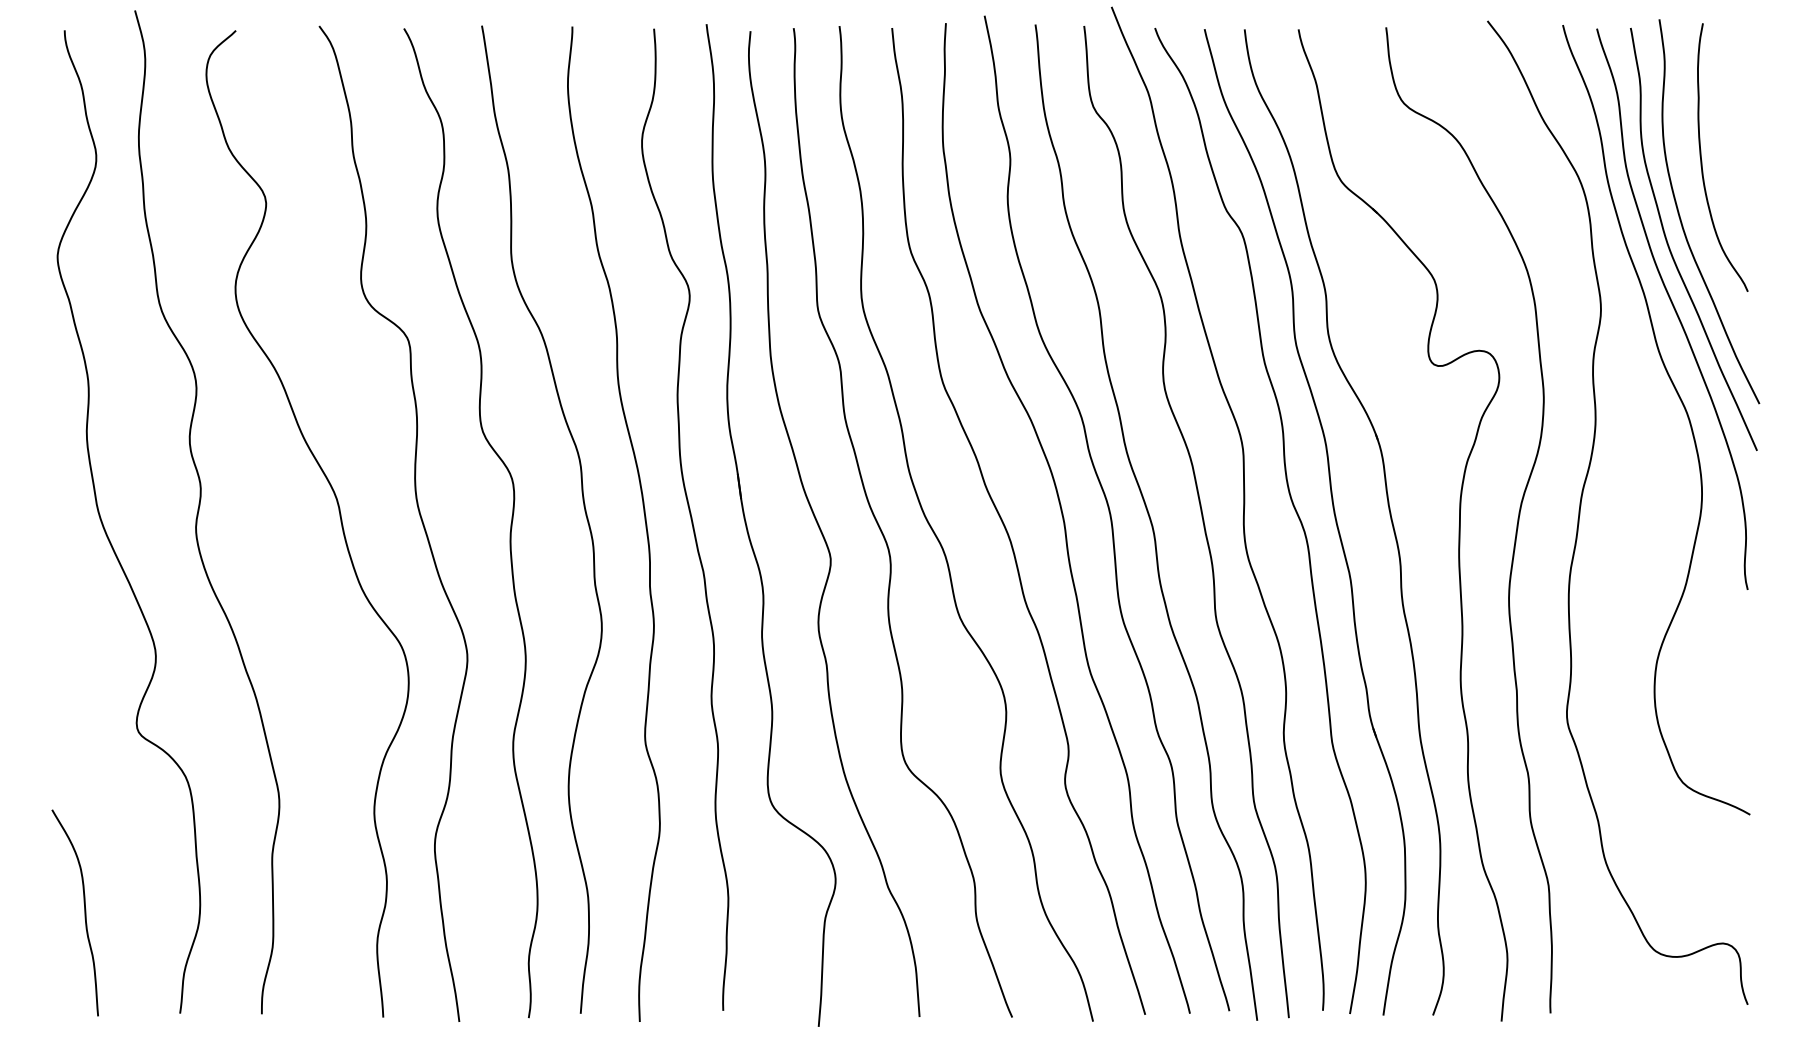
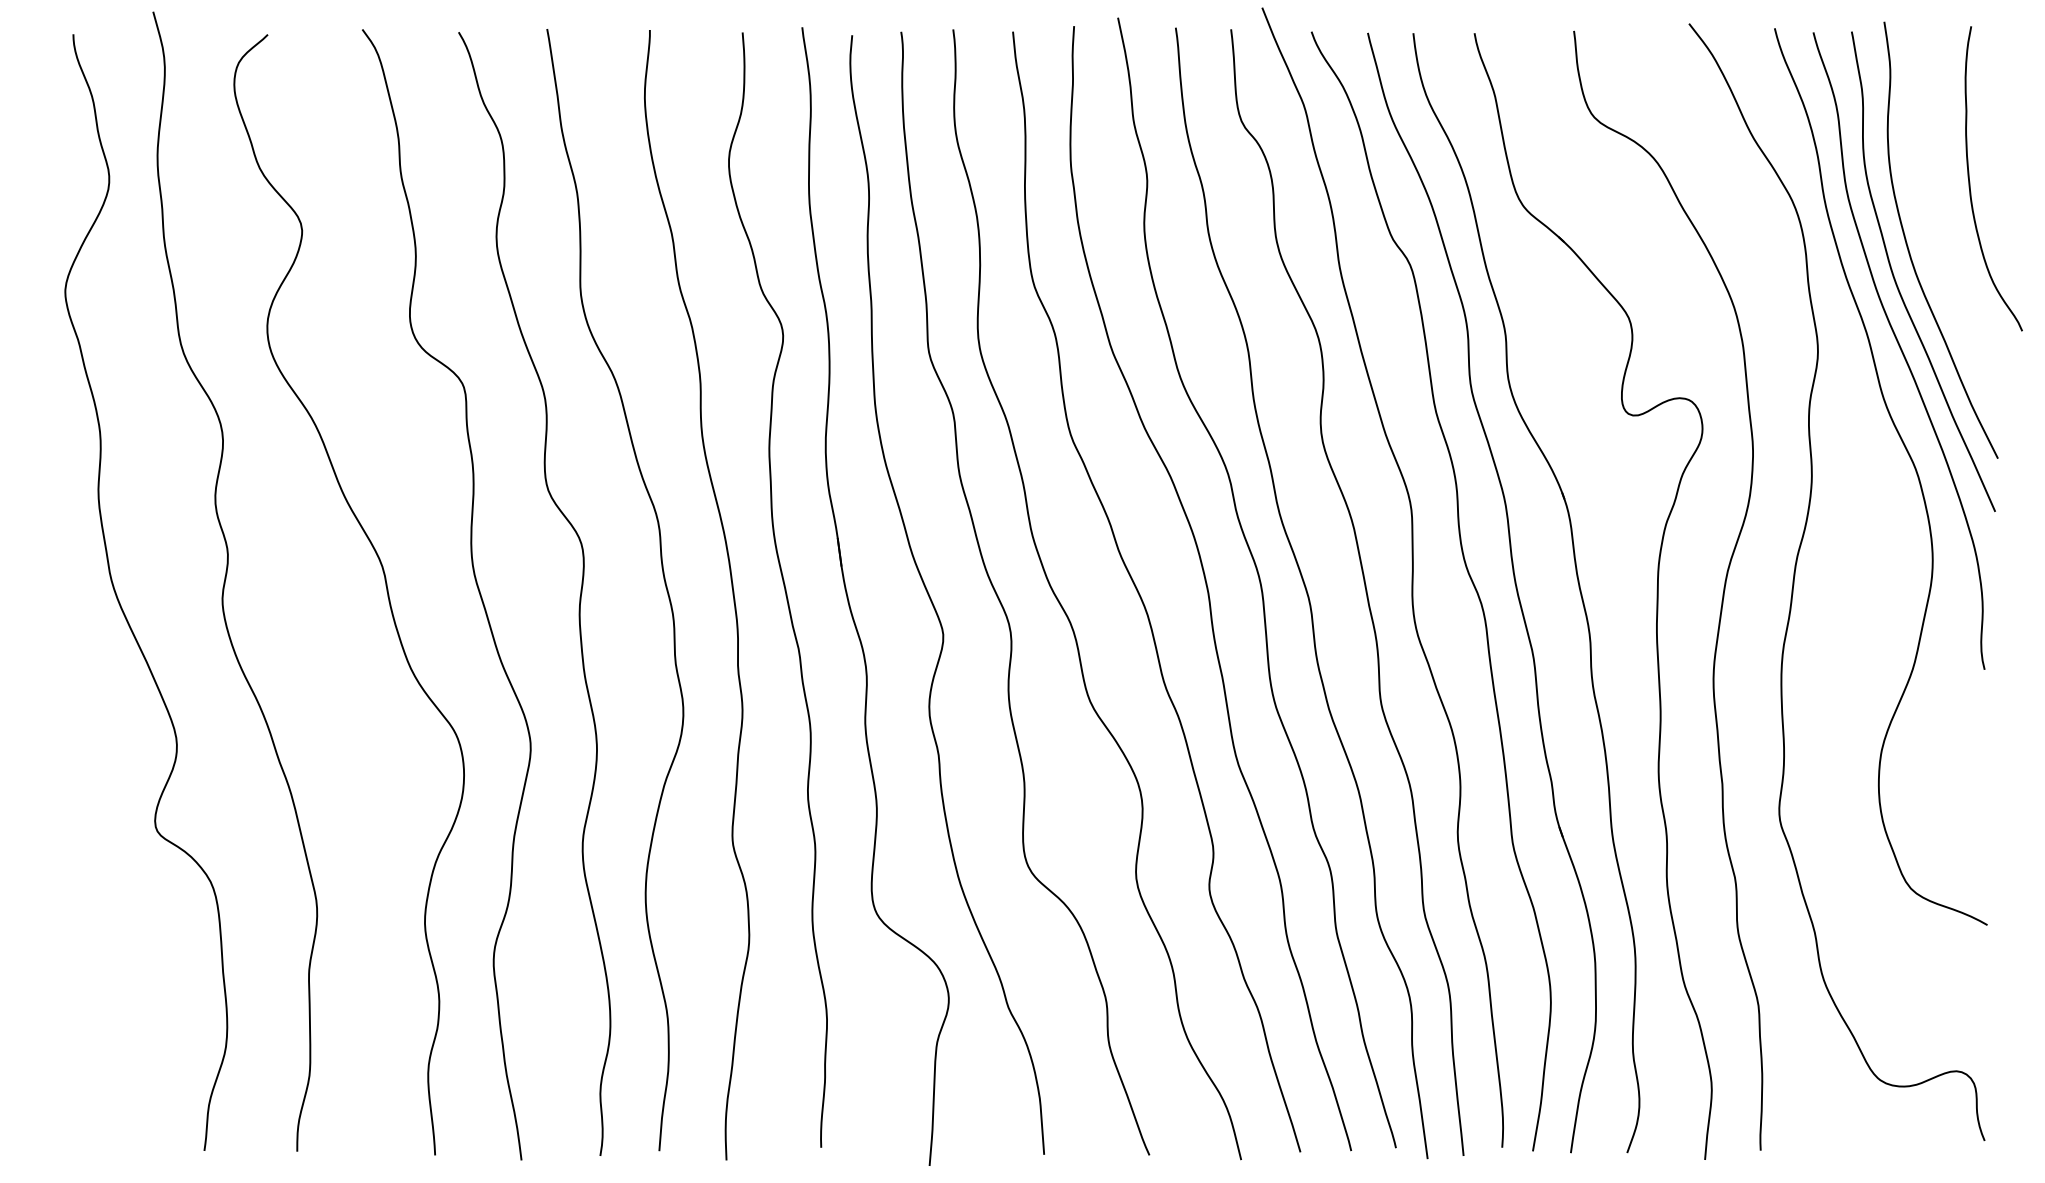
curve: (1702, 160) -> (1970, 182), moved
curve: (84, 912) -> (95, 1036), removed

